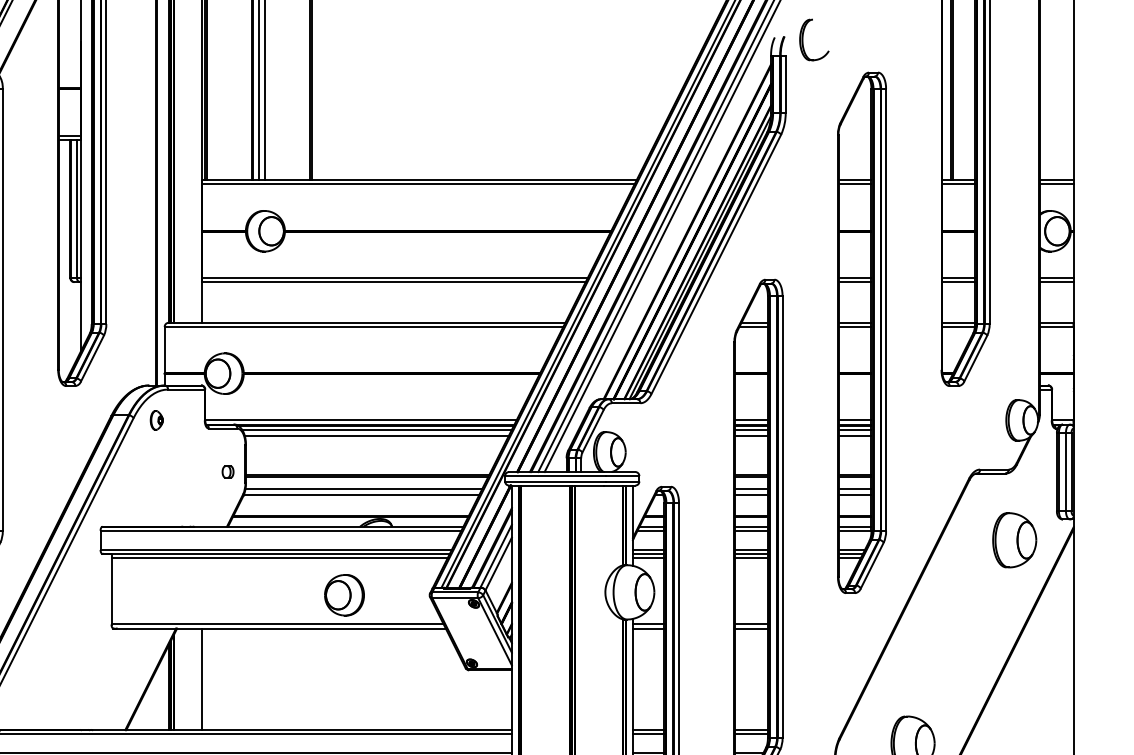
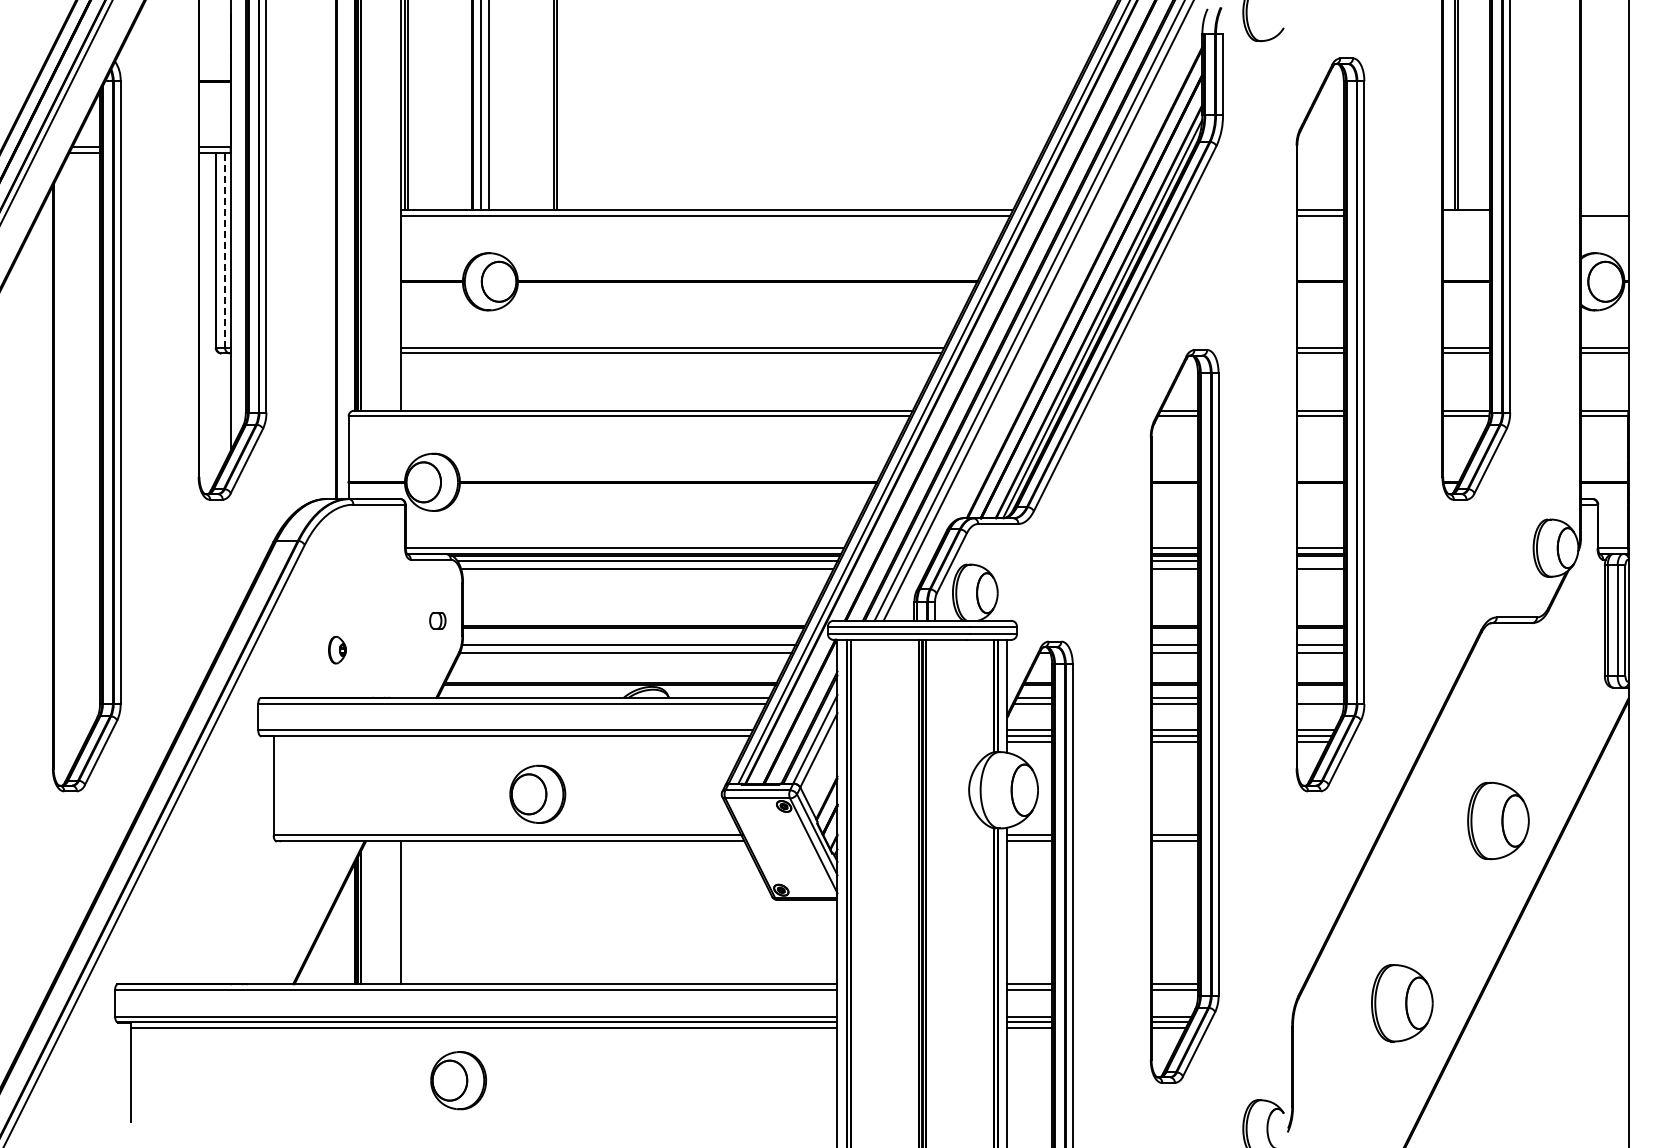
line: (1056, 180) -> (1604, 210), removed
line: (958, 184) -> (1466, 215), removed
line: (77, 208) -> (225, 249), solid -> dashed
part: (156, 420) -> (337, 650), moved
line: (854, 429) -> (1320, 561), removed
line: (854, 526) -> (1320, 697), removed
part: (1014, 539) -> (1498, 820), moved
line: (279, 557) -> (510, 741), removed
part: (344, 594) -> (537, 793), moved

